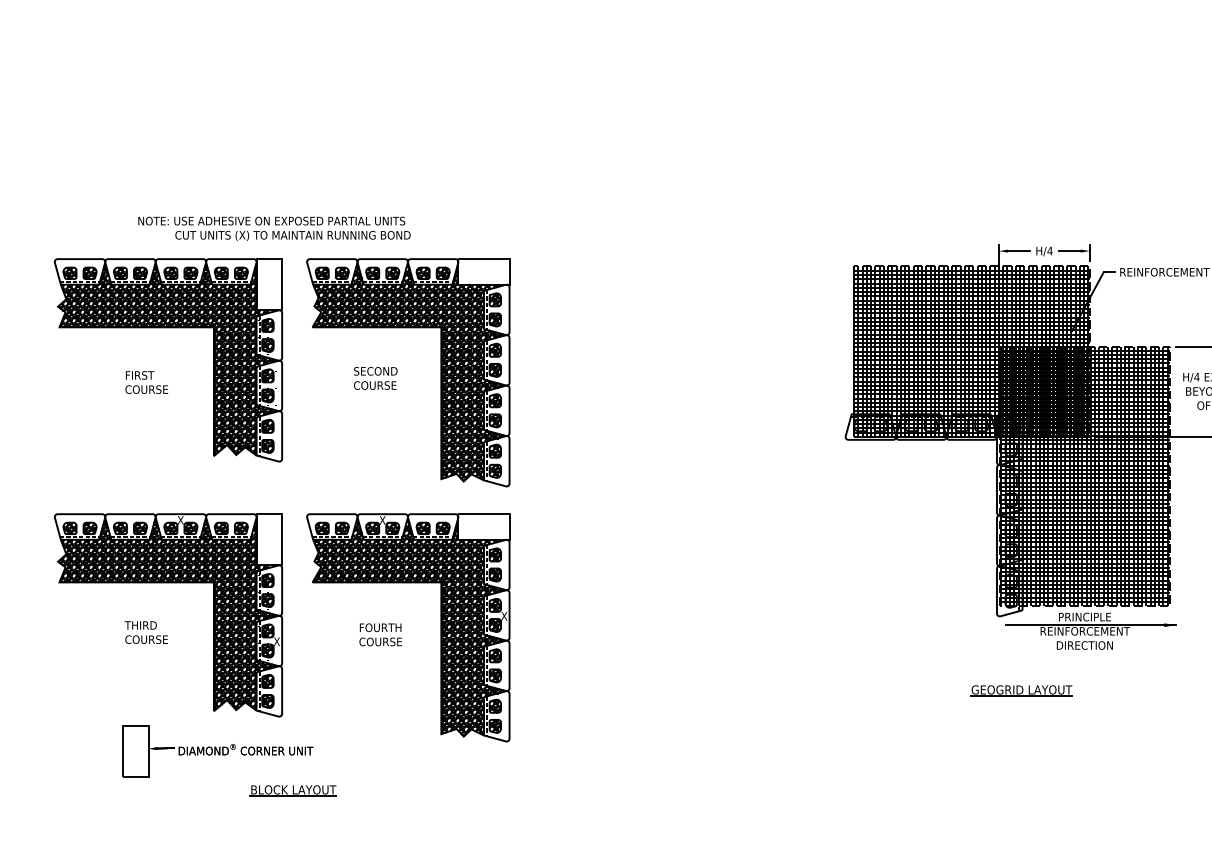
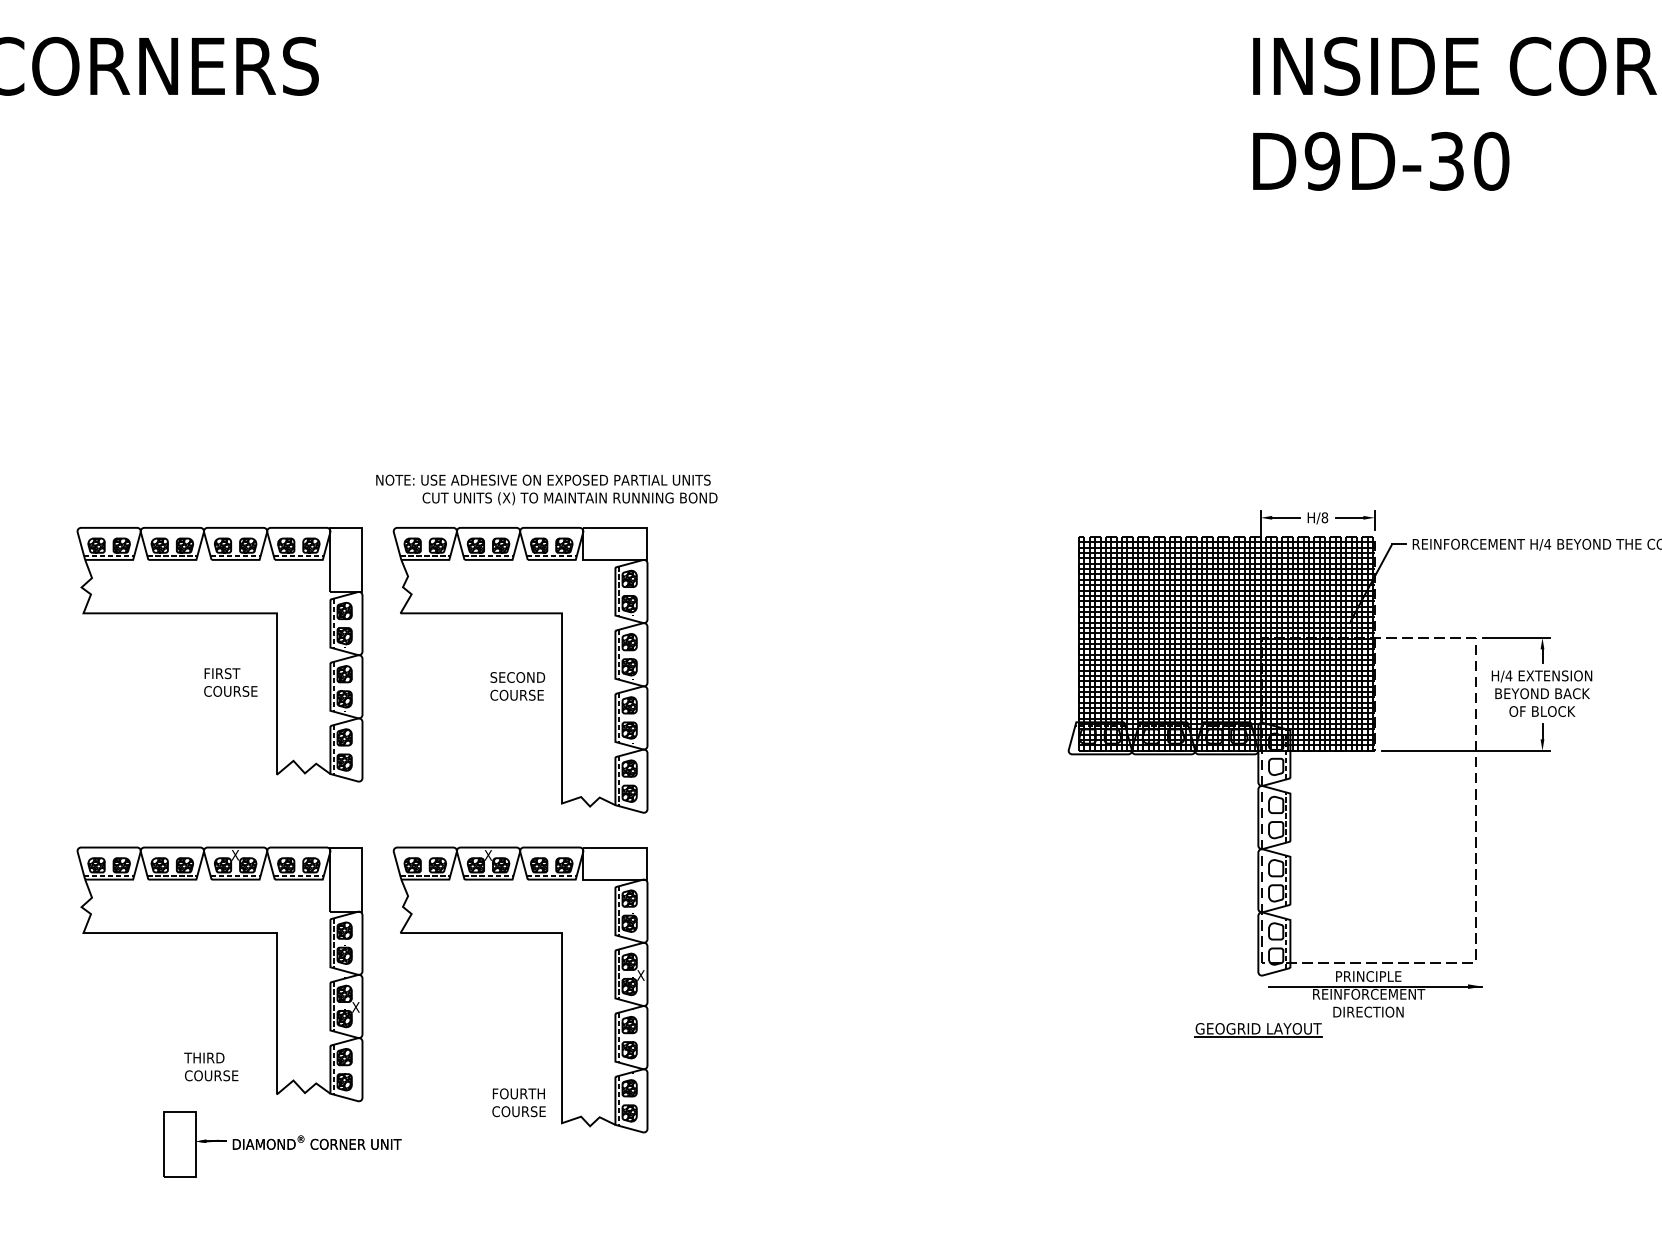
text: (274, 228) -> (546, 489), moved
text: (1049, 250) -> (1324, 517), H/4 -> H/8
hatch: (168, 359) -> (220, 653), removed
hatch: (409, 371) -> (521, 668), removed
text: (375, 378) -> (517, 686), moved
text: (146, 382) -> (230, 682), moved
hatch: (1084, 475) -> (1368, 799), removed
hatch: (168, 614) -> (220, 973), removed
hatch: (409, 625) -> (521, 987), removed
text: (146, 632) -> (211, 1066), moved
text: (380, 634) -> (518, 1102), moved
part: (1021, 691) -> (1258, 1030), moved
part: (292, 791) -> (375, 1194), removed

